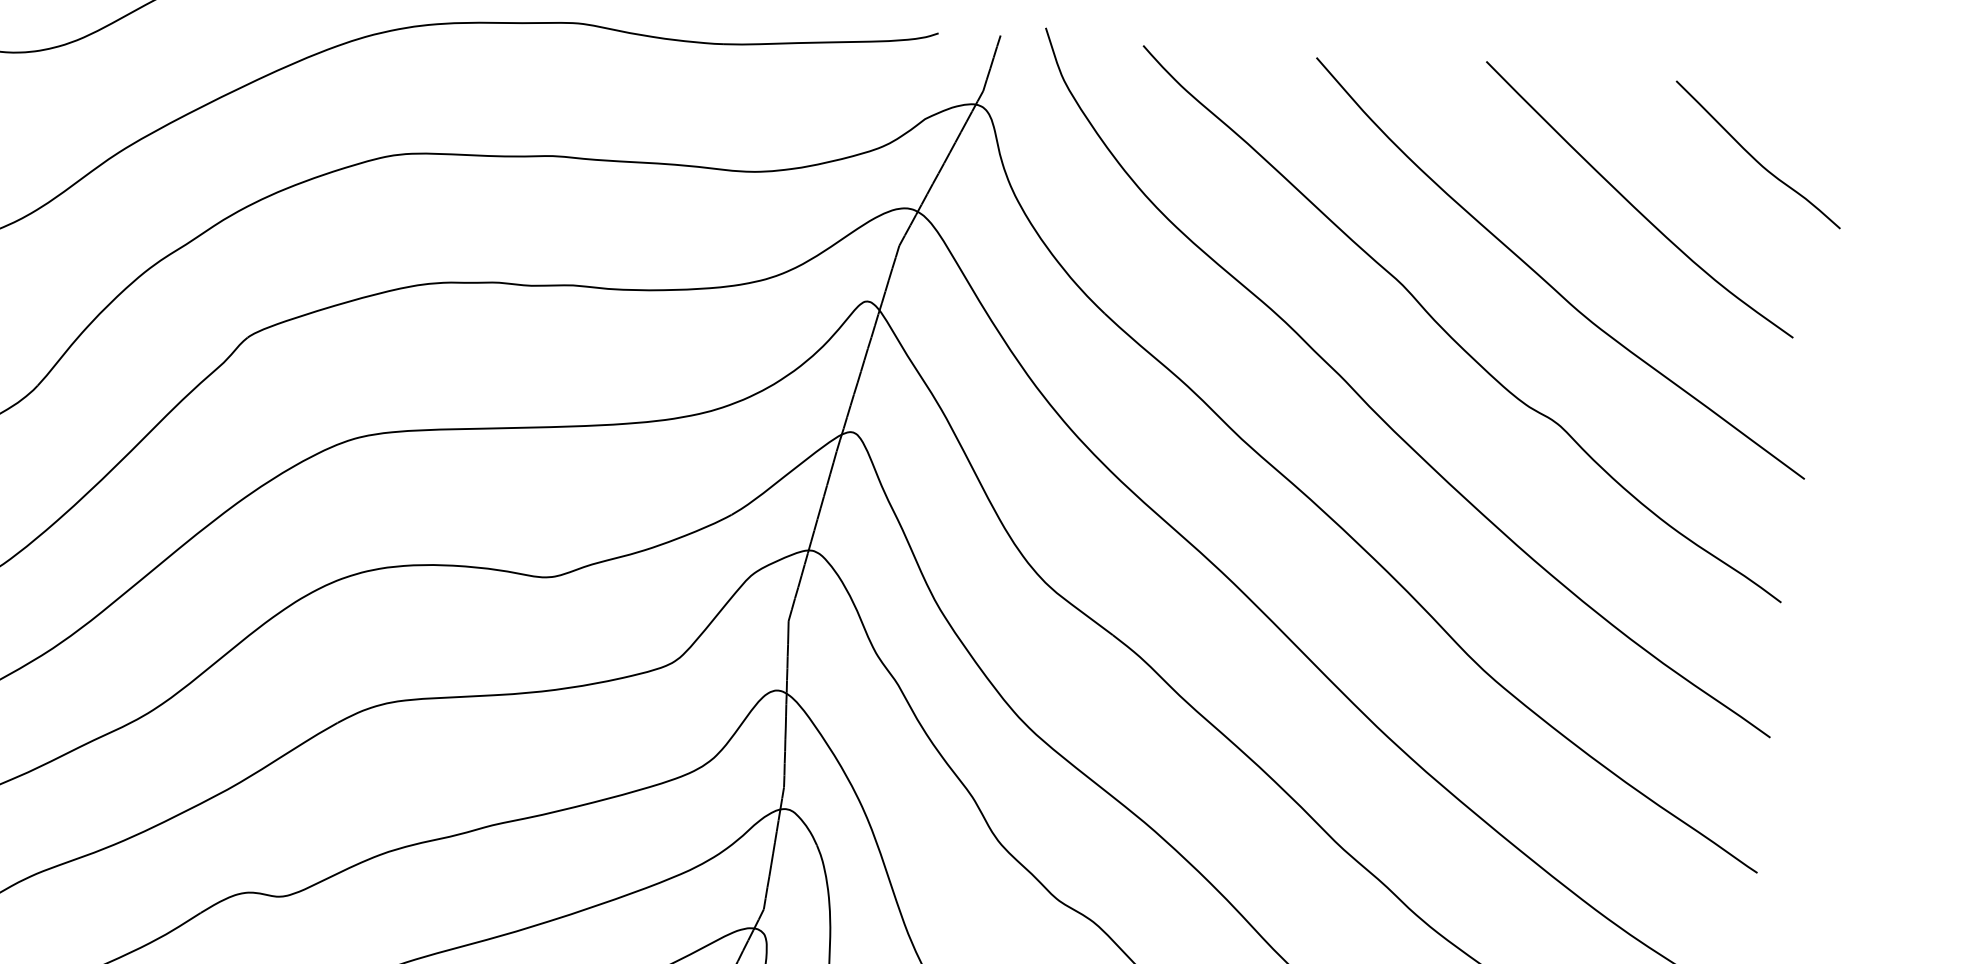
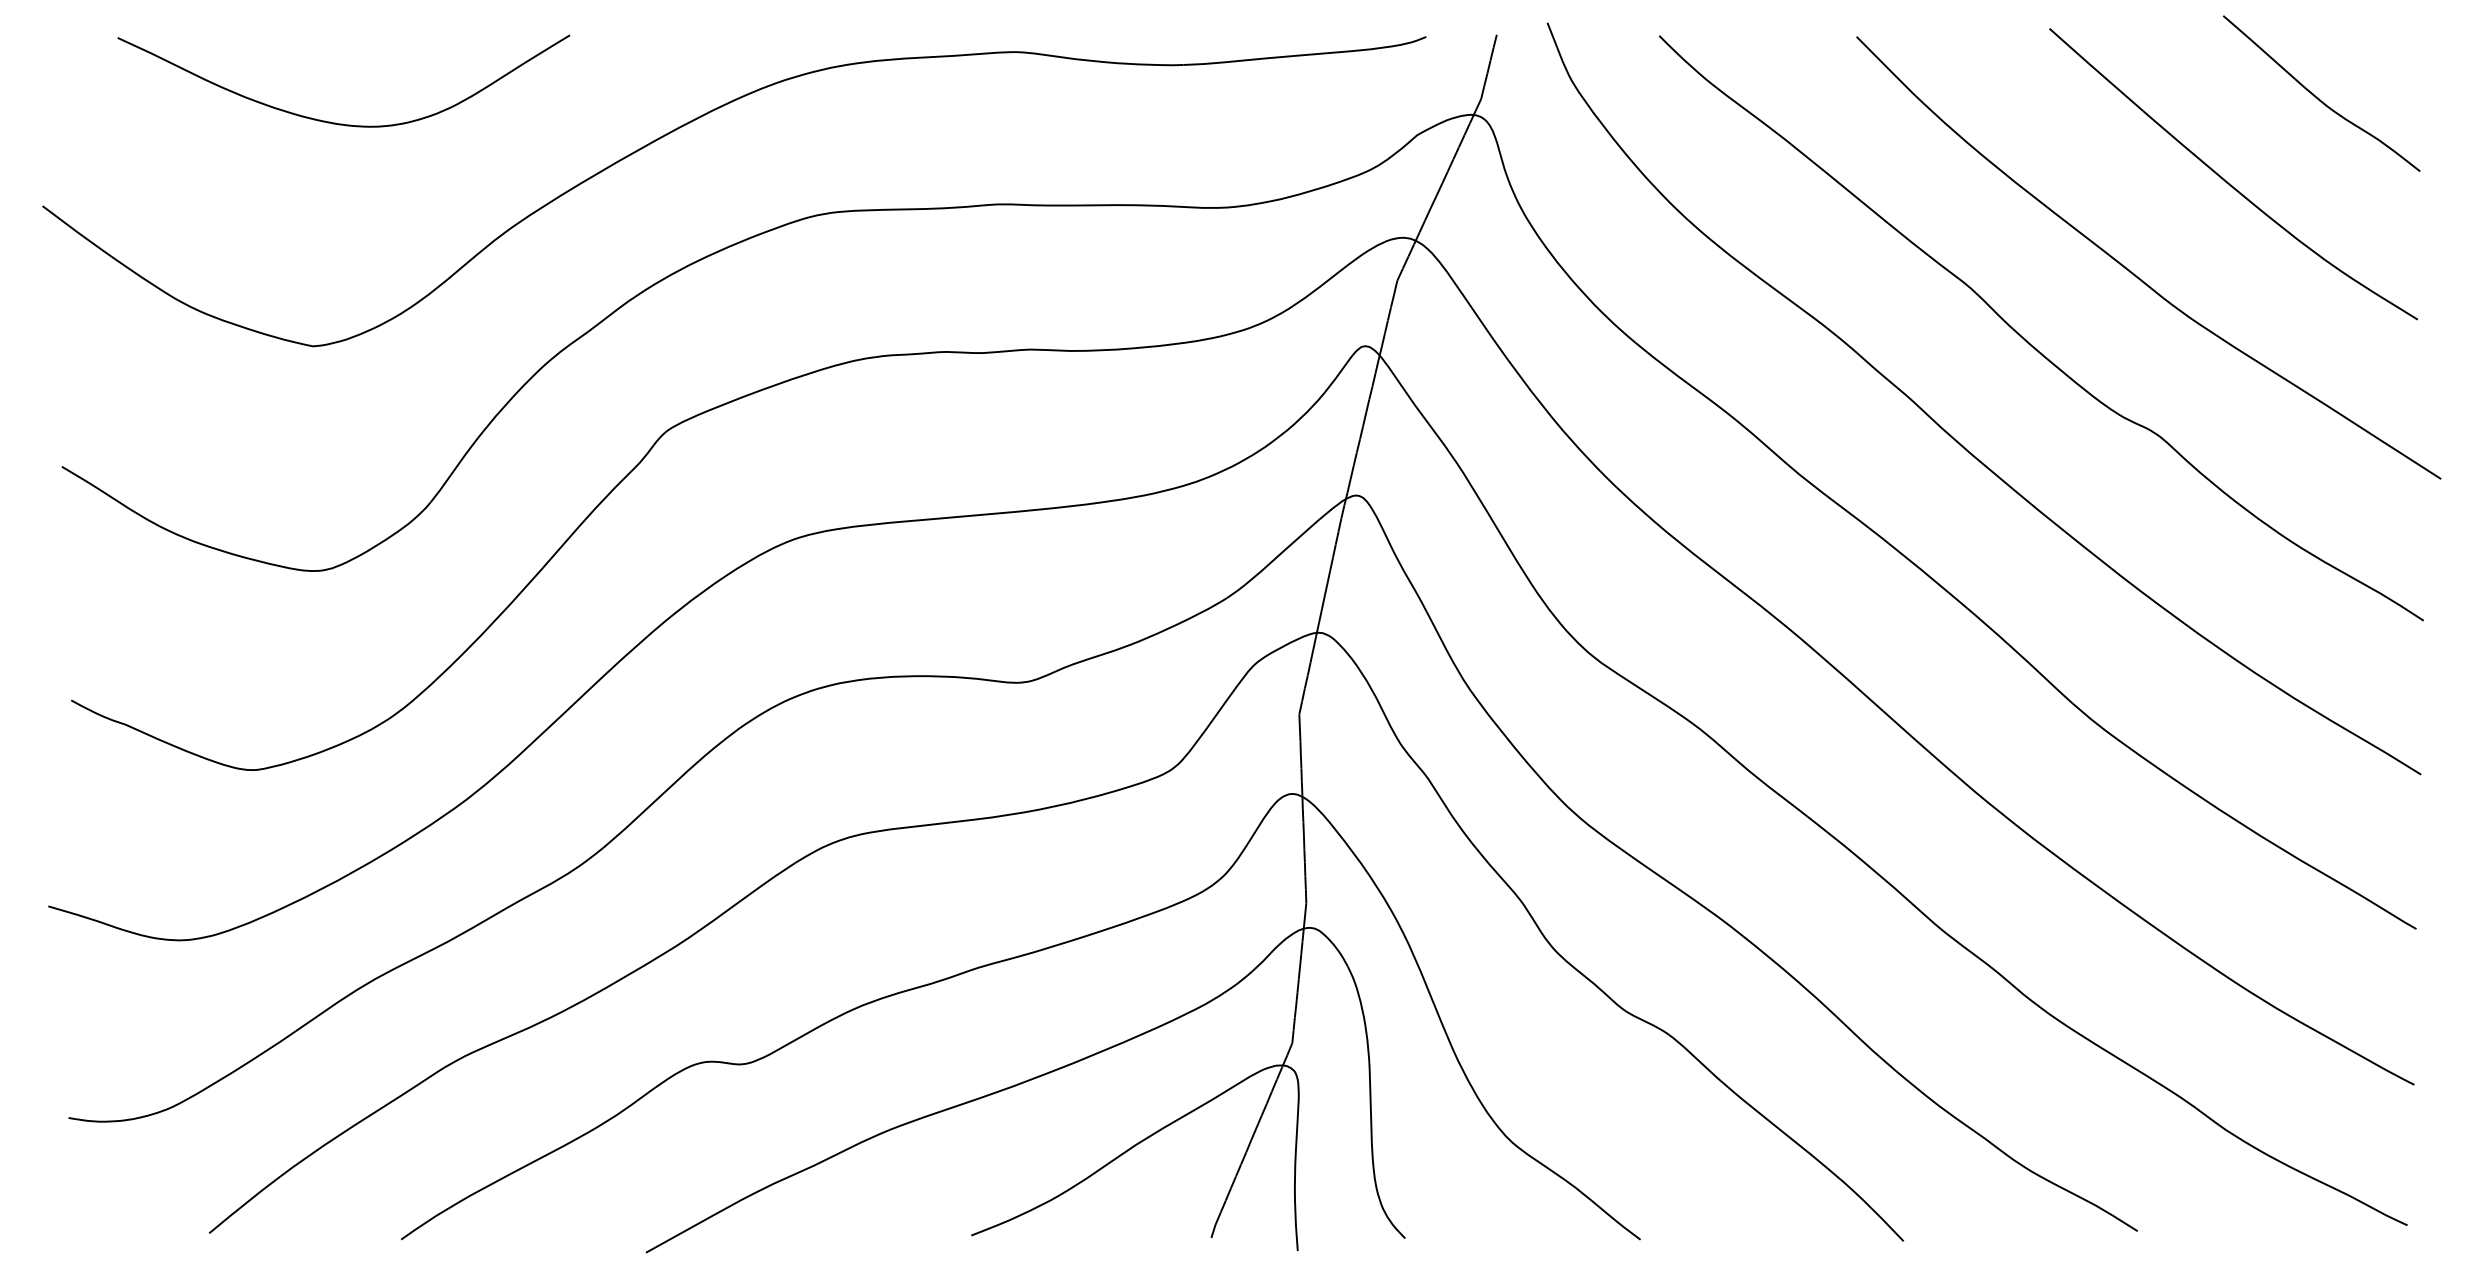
curve: (1755, 158) -> (2318, 97), moved

